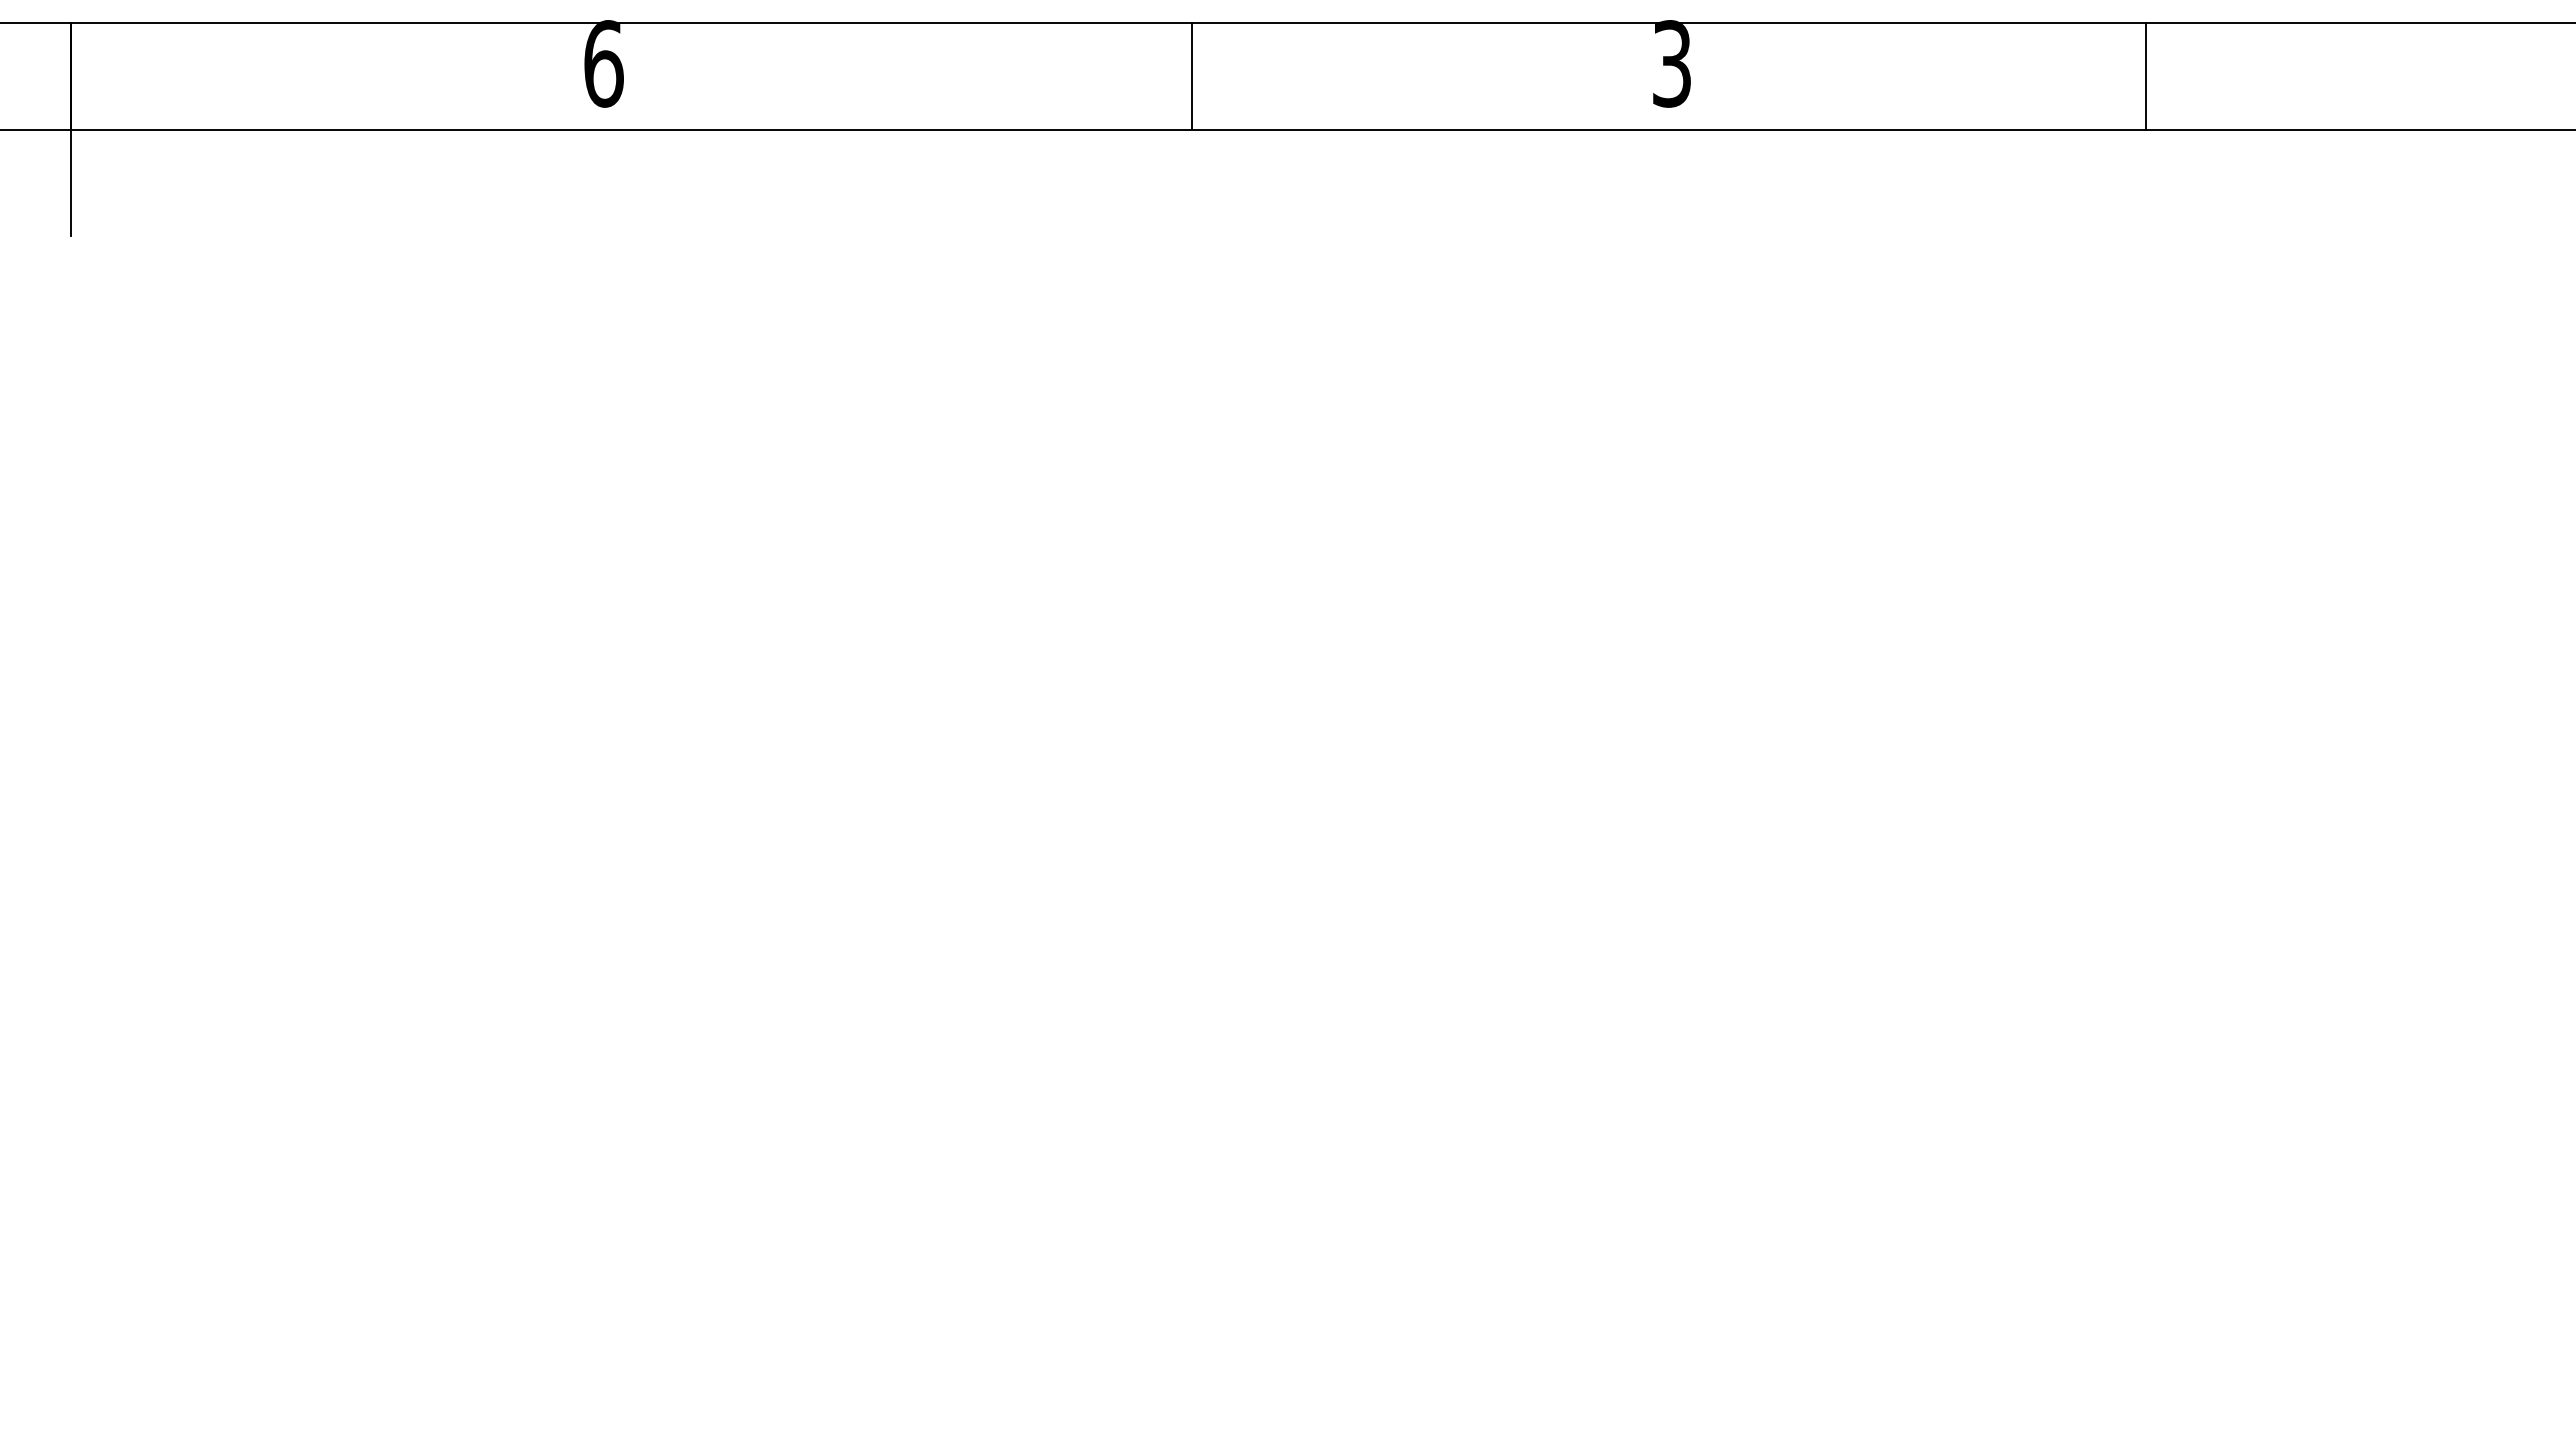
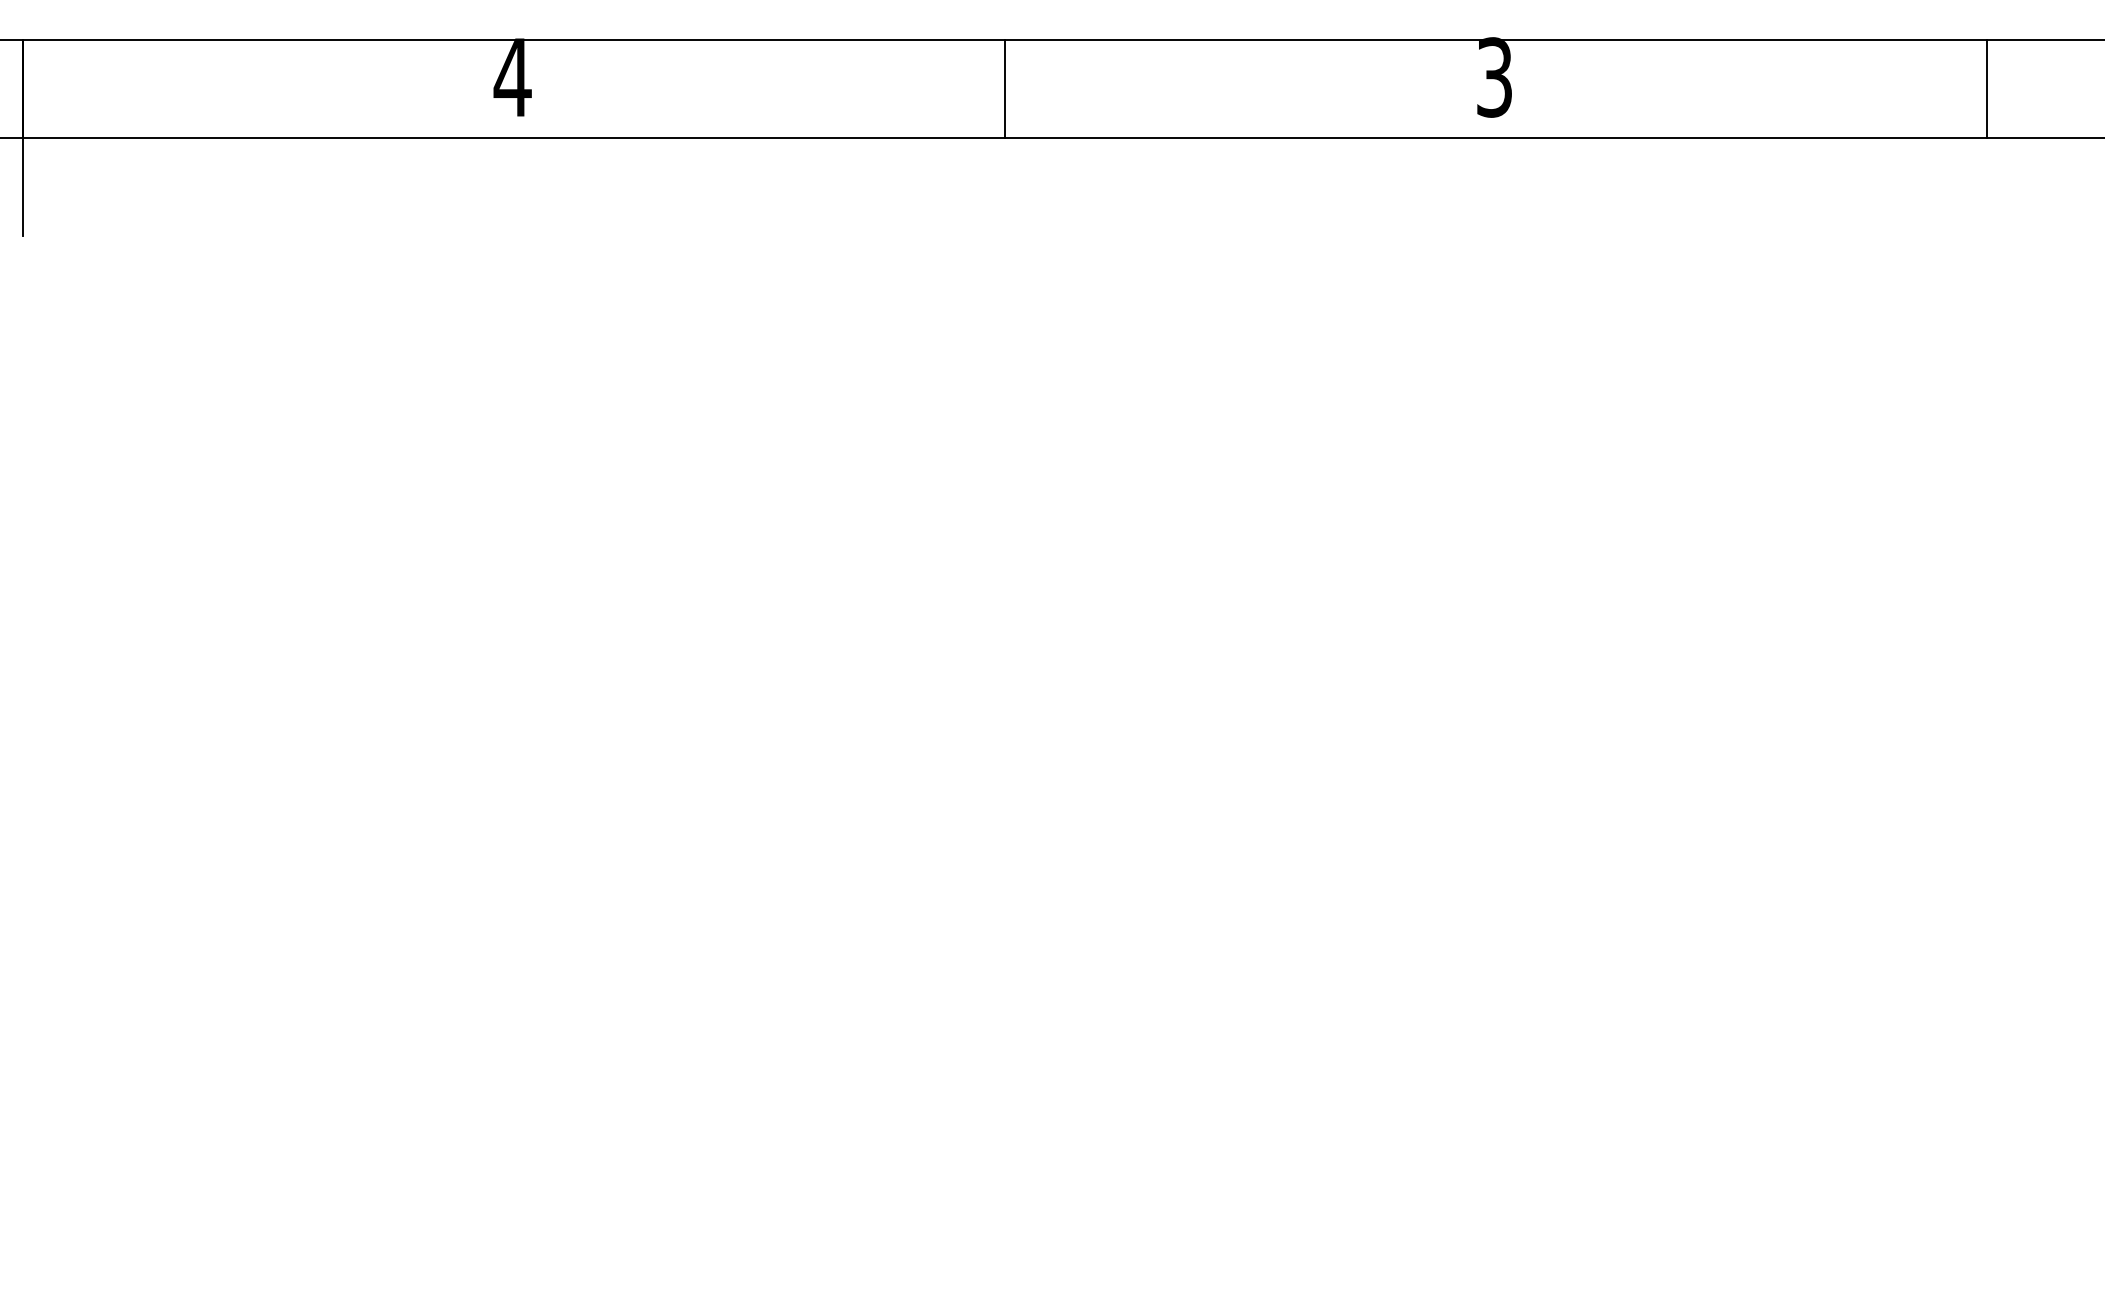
text: (603, 63) -> (512, 77), 6 -> 4
line: (1191, 75) -> (1004, 88), moved
line: (2146, 75) -> (1986, 88), moved

